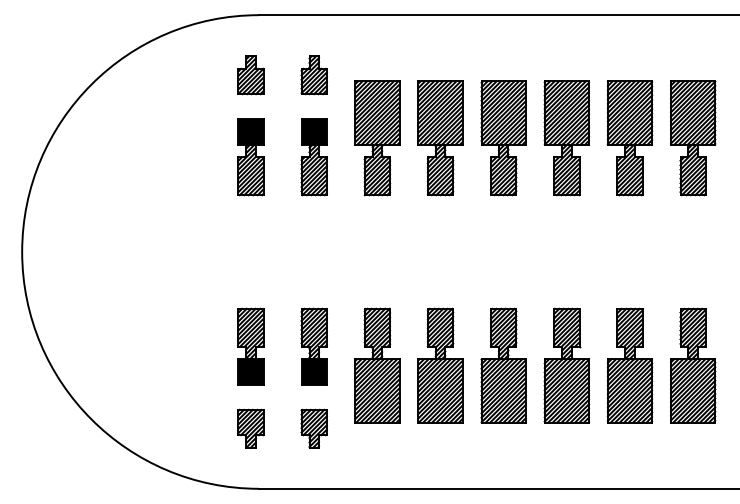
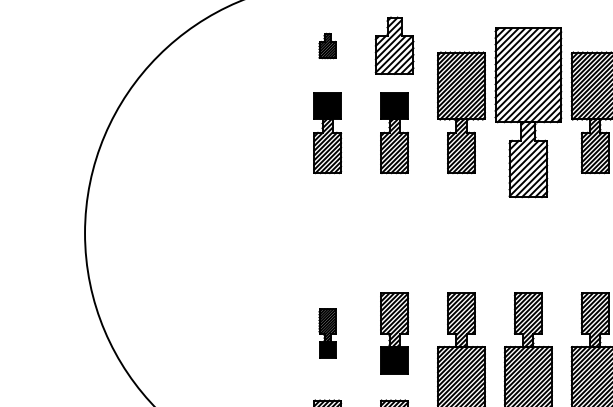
part: (250, 75) -> (326, 46), size x0.6
part: (313, 75) -> (393, 46), size x1.4
part: (440, 138) -> (528, 112), size x1.4
part: (250, 346) -> (326, 333), size x0.6

